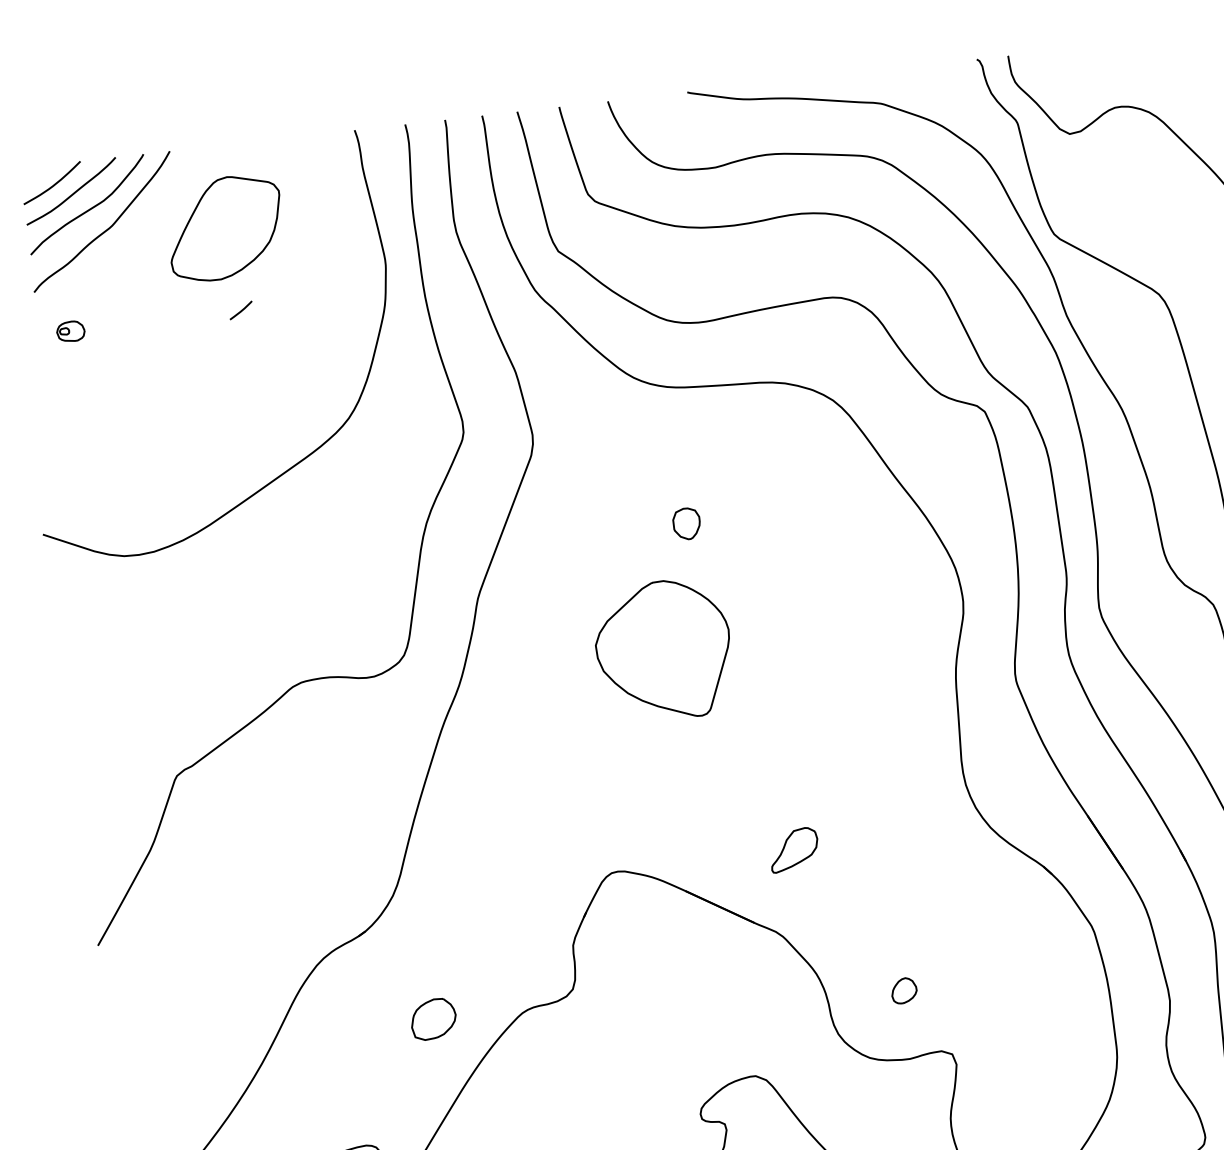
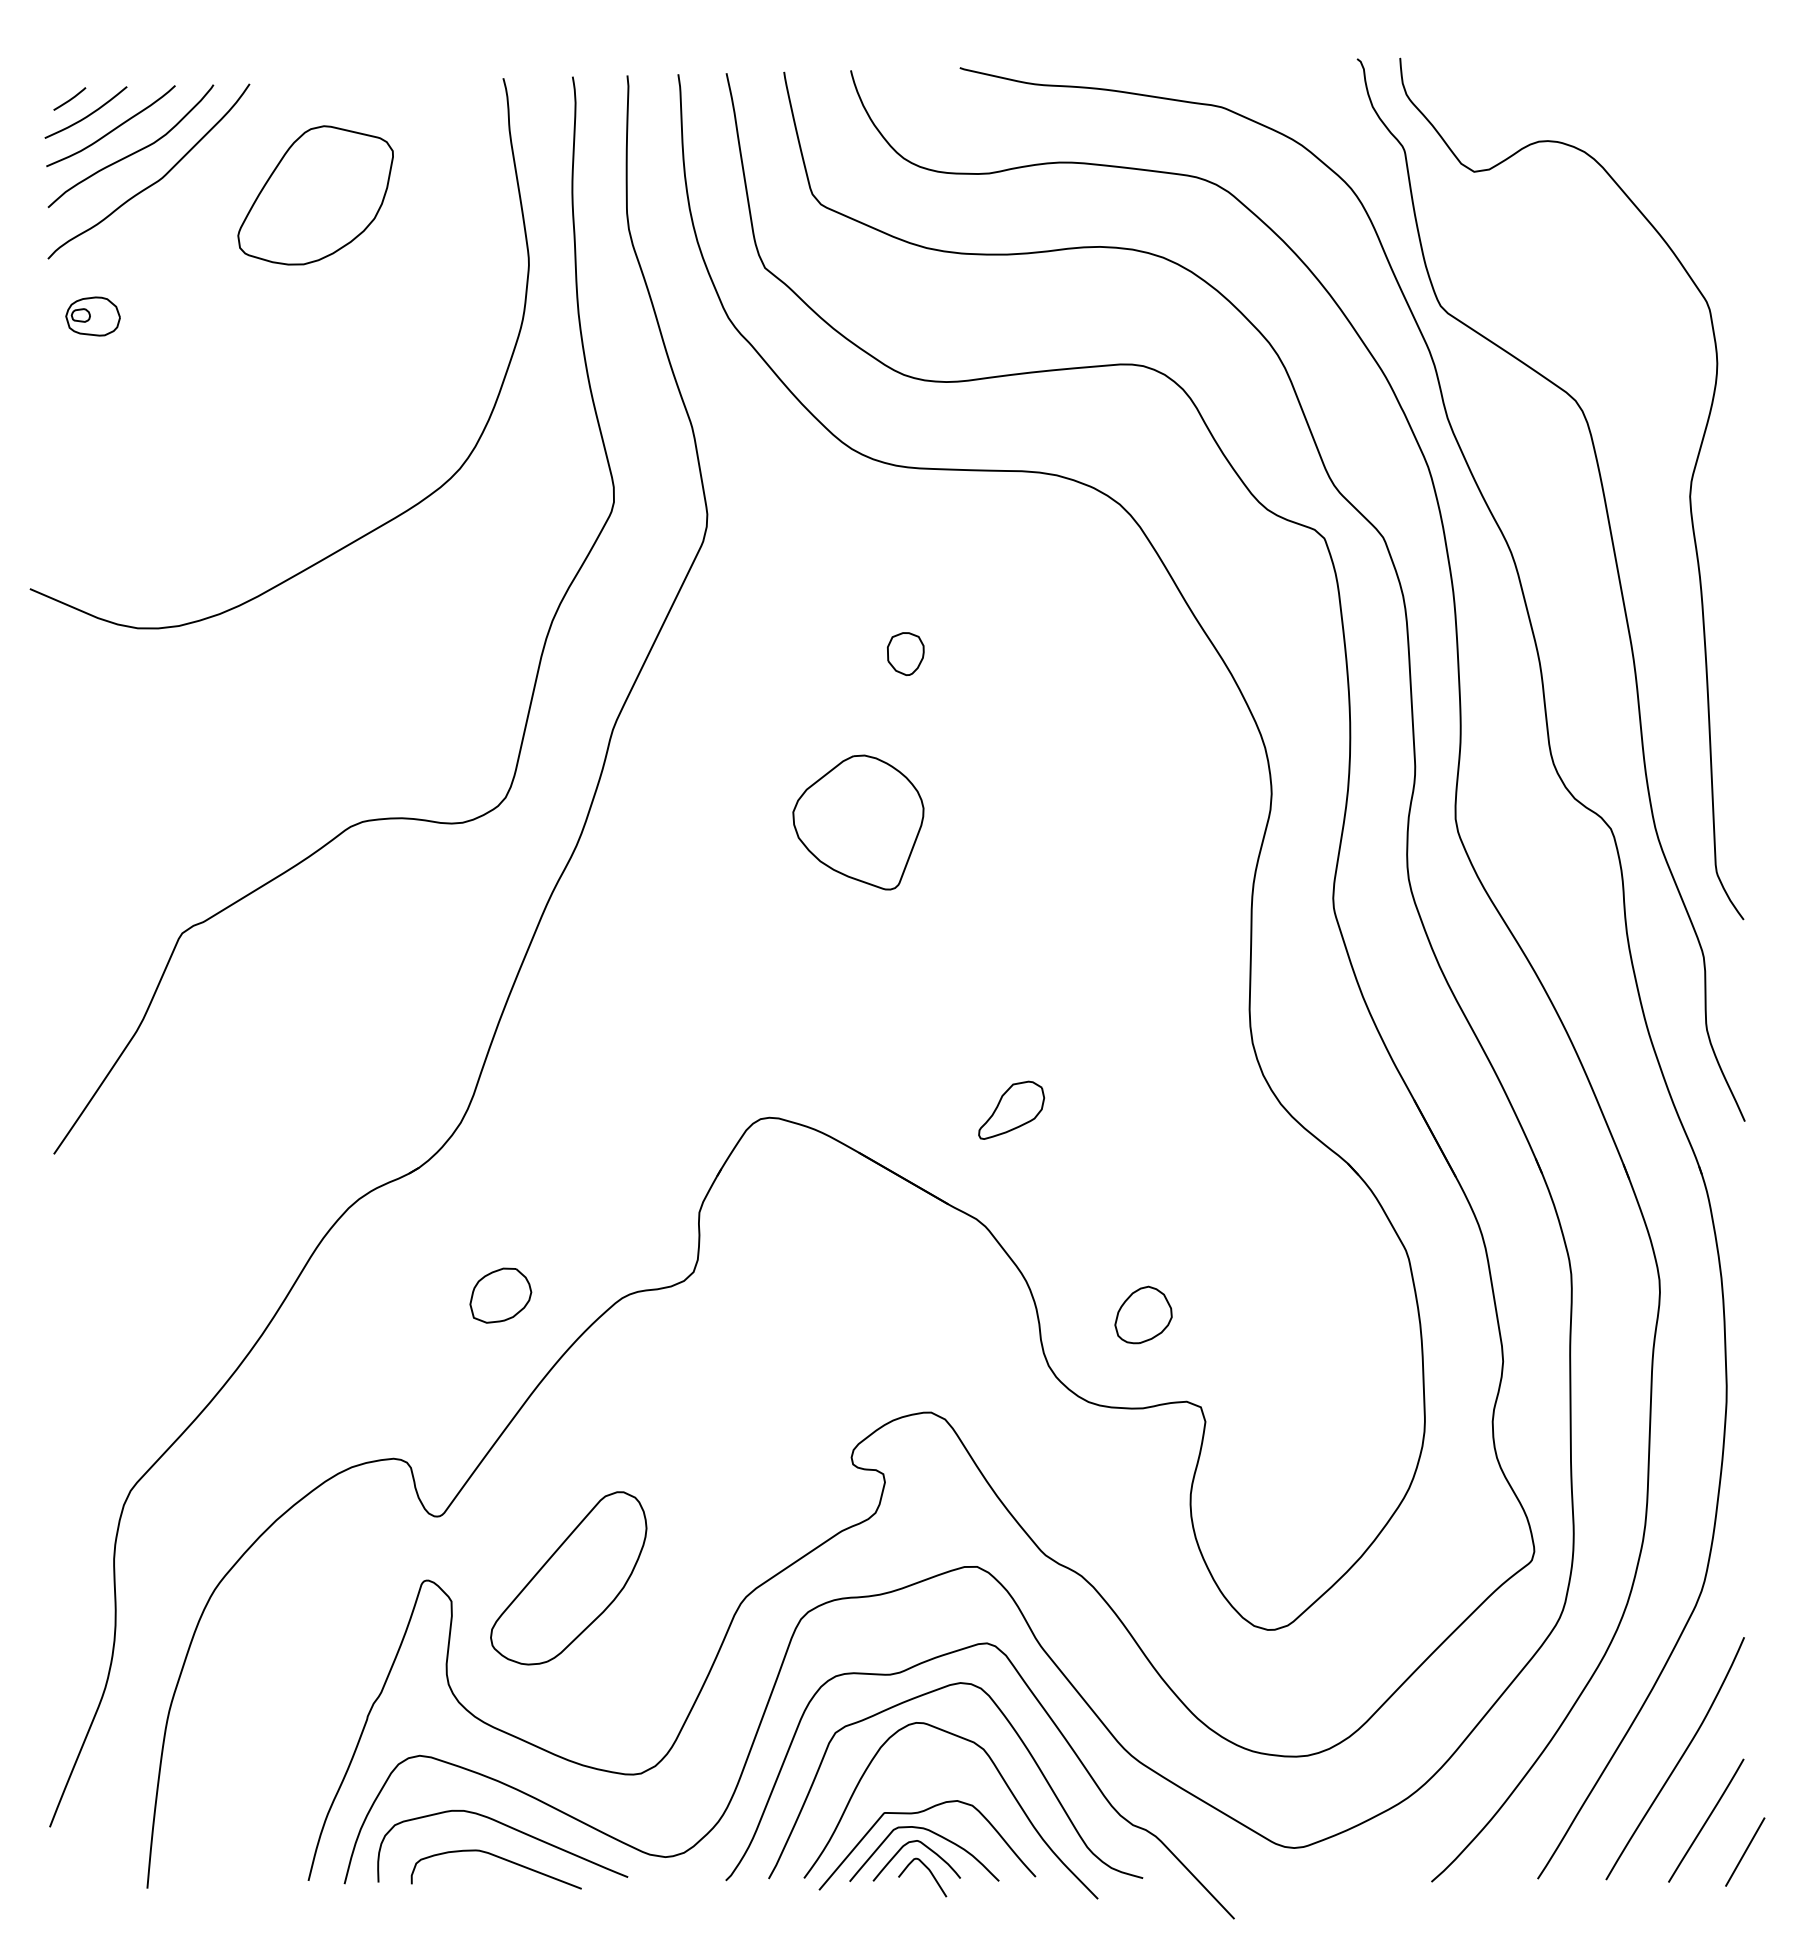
line: (241, 310) -> (70, 98), moved
part: (70, 331) -> (92, 316), size x1.43
part: (663, 650) -> (858, 822), size x0.71
part: (904, 990) -> (1143, 1314), size x1.67

